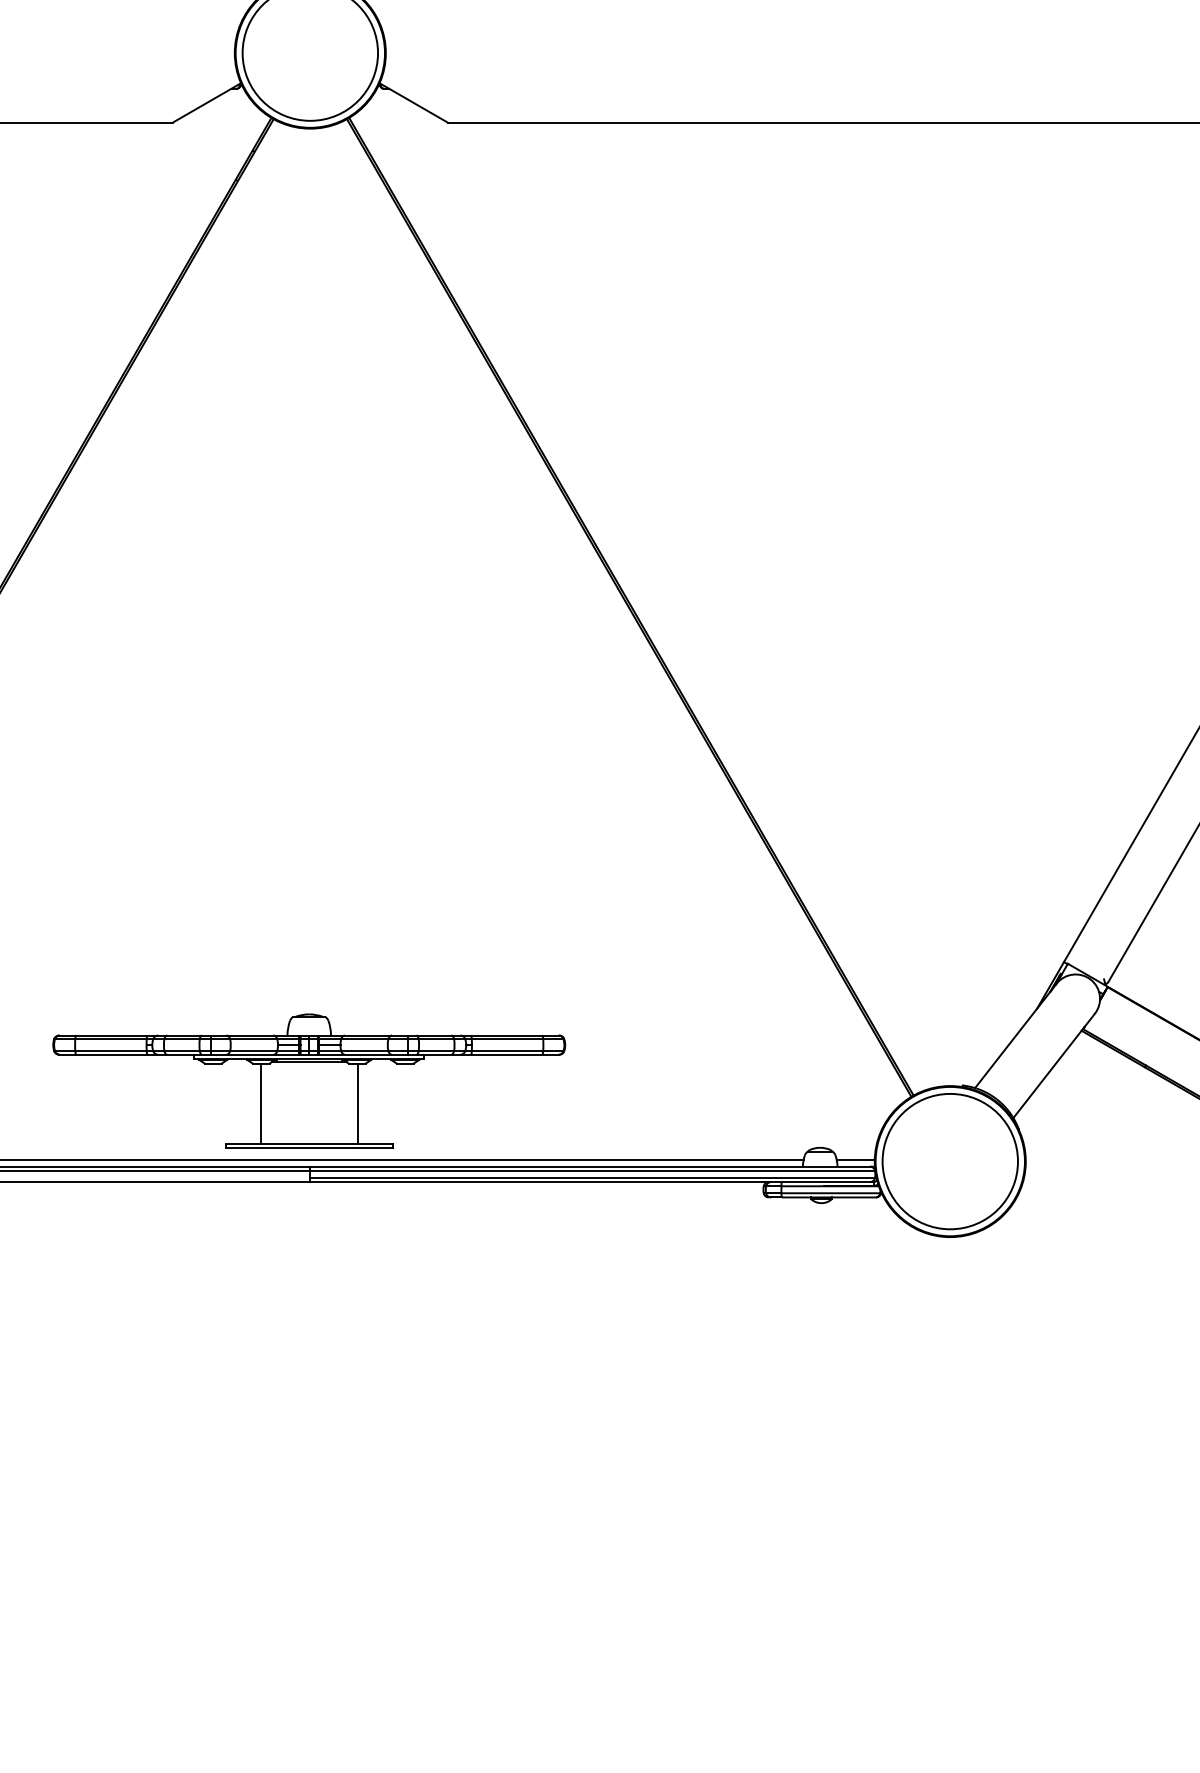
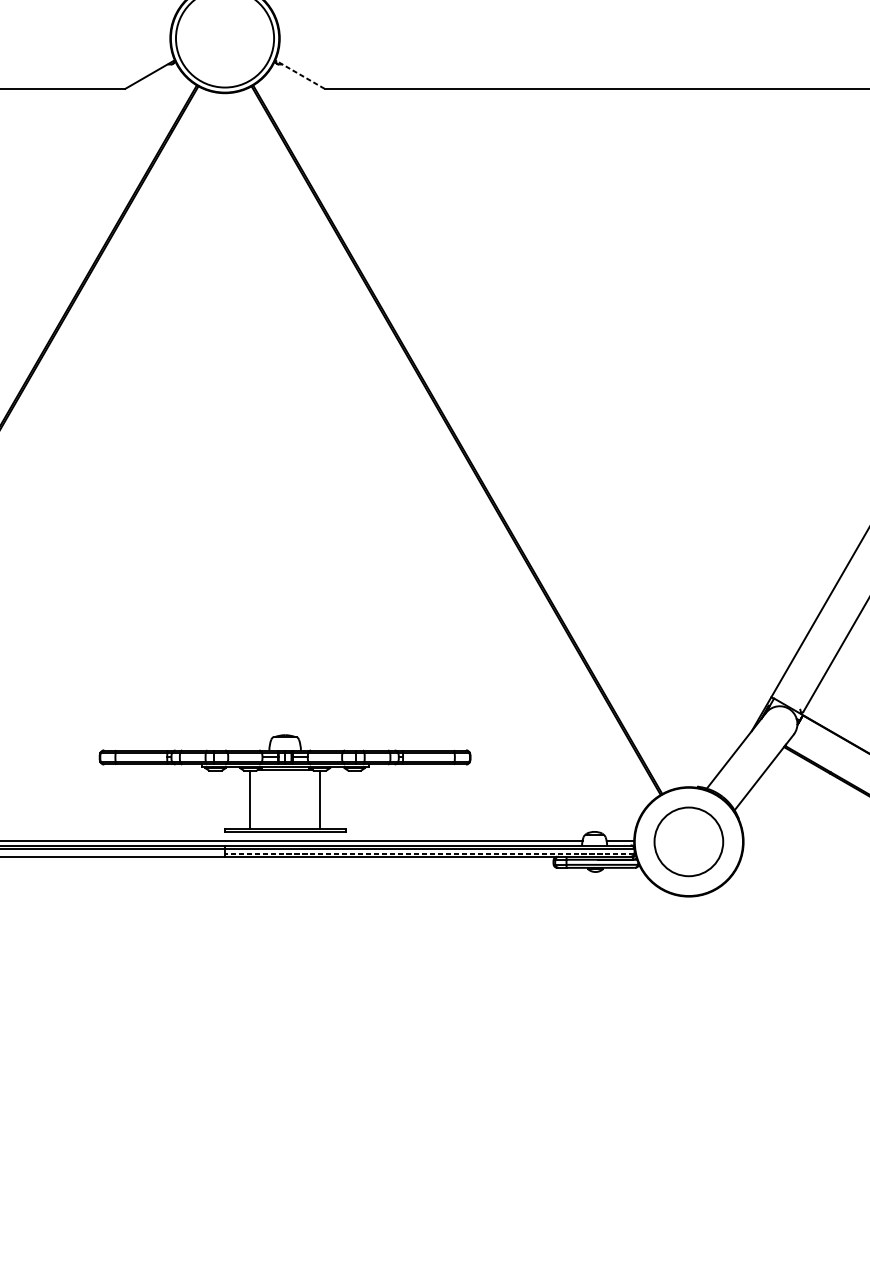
line: (413, 102) -> (299, 74), solid -> dashed
part: (309, 1080) -> (285, 783), moved
circle: (949, 1161) -> (688, 841), size x0.7
line: (592, 1177) -> (429, 853), solid -> dashed

